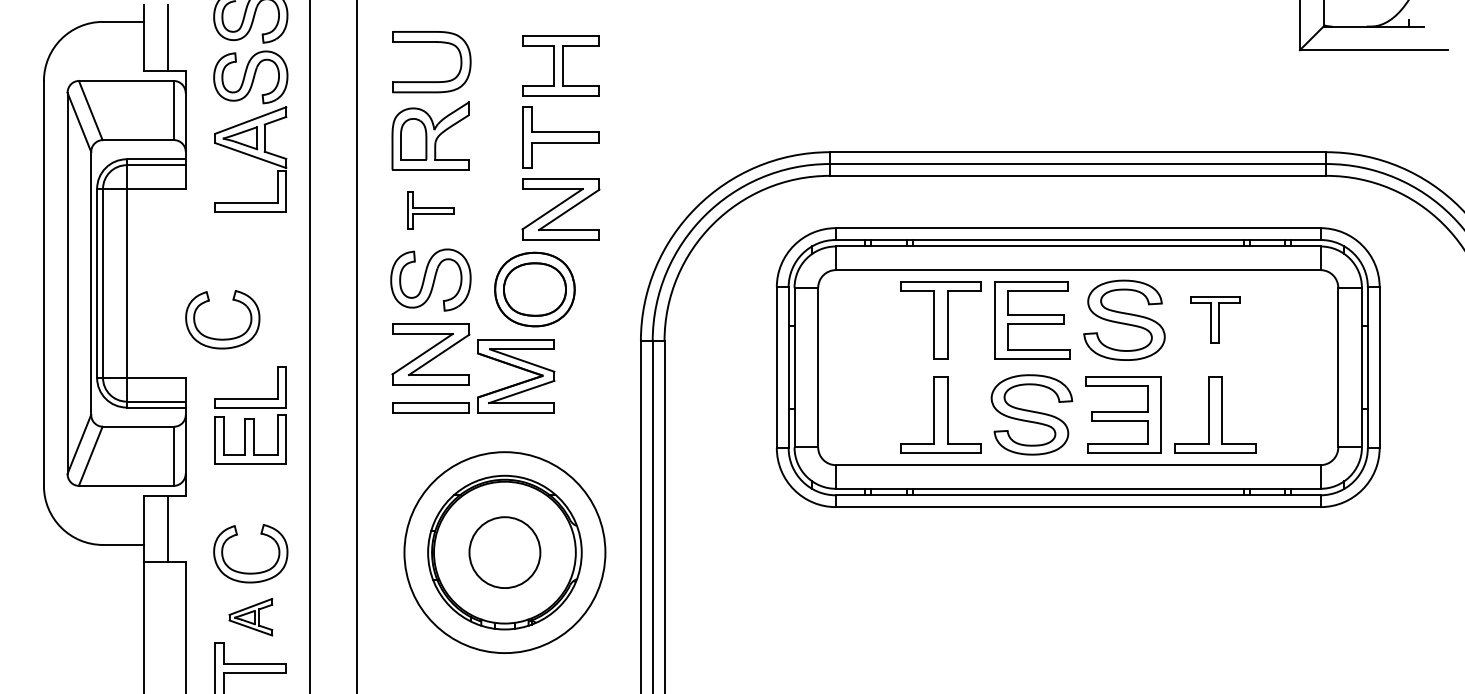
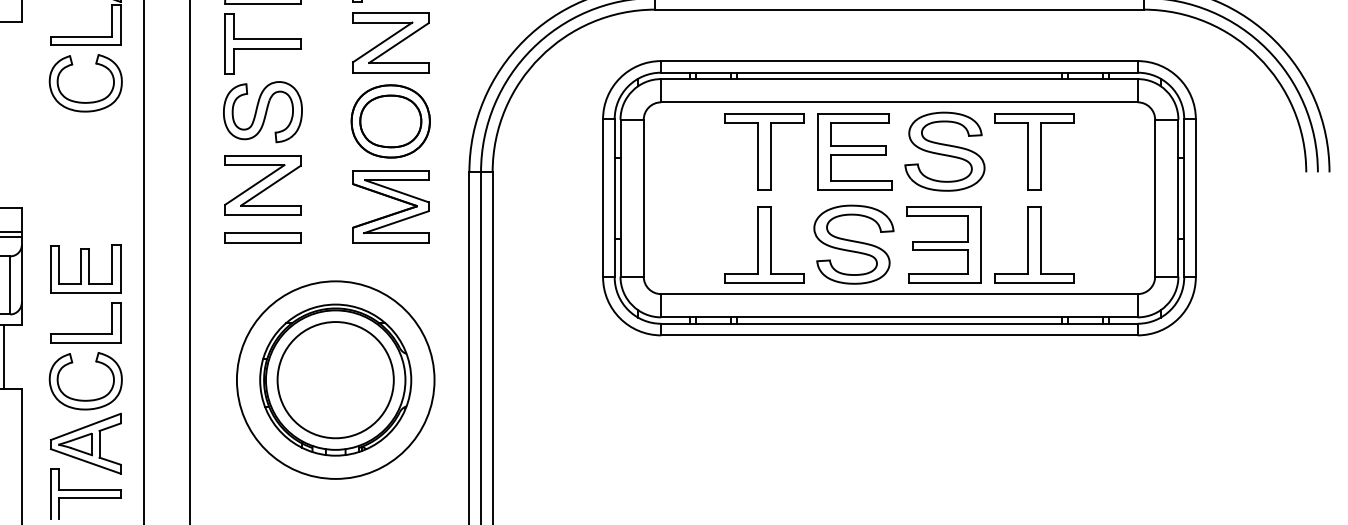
part: (430, 210) -> (262, 43), size x1.67
part: (534, 289) -> (390, 121), moved
part: (1215, 320) -> (1034, 151), size x1.67
part: (222, 338) -> (85, 101), moved
part: (518, 382) -> (393, 212), moved
part: (250, 398) -> (85, 333), moved
circle: (504, 552) -> (335, 380), size x1.67
part: (250, 616) -> (85, 442), size x1.67

